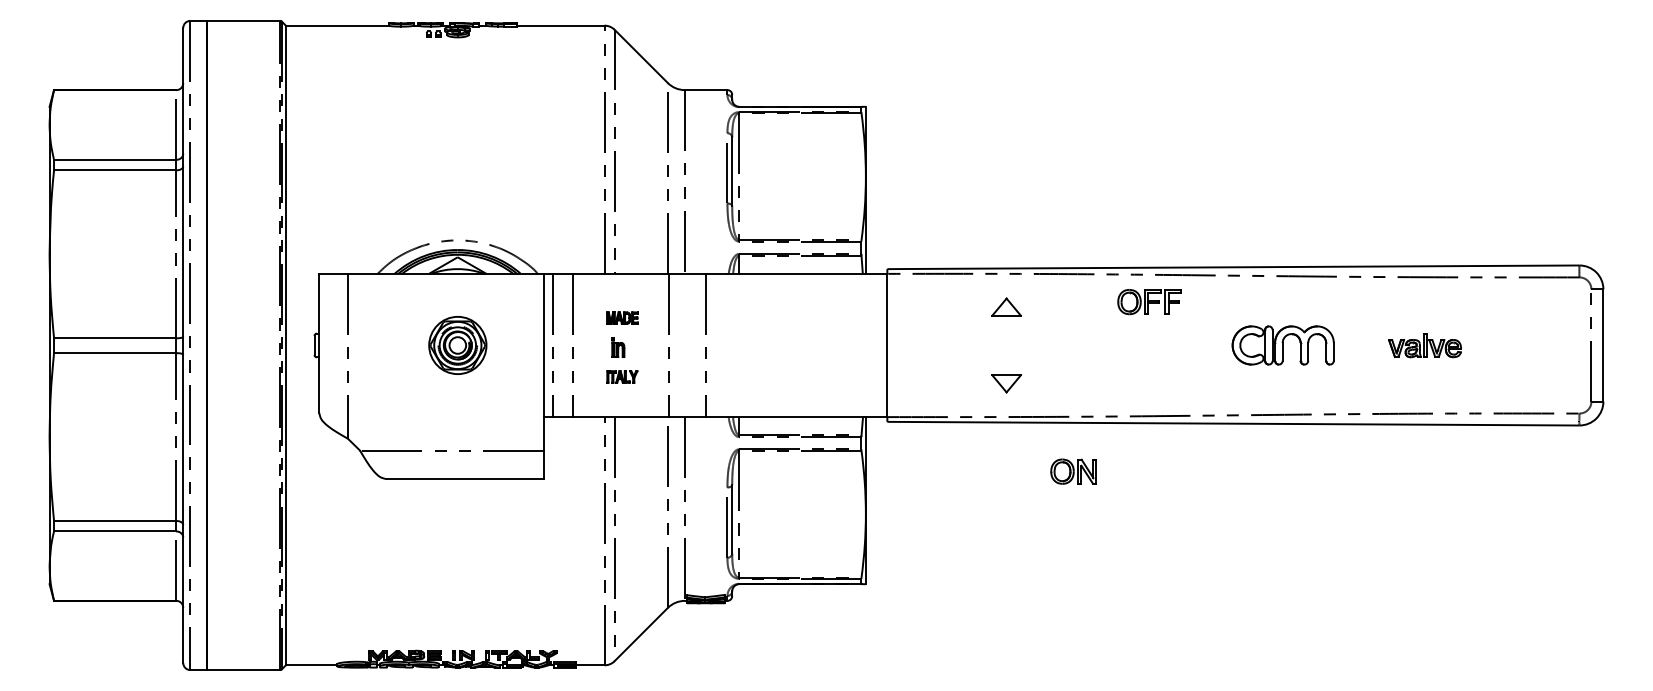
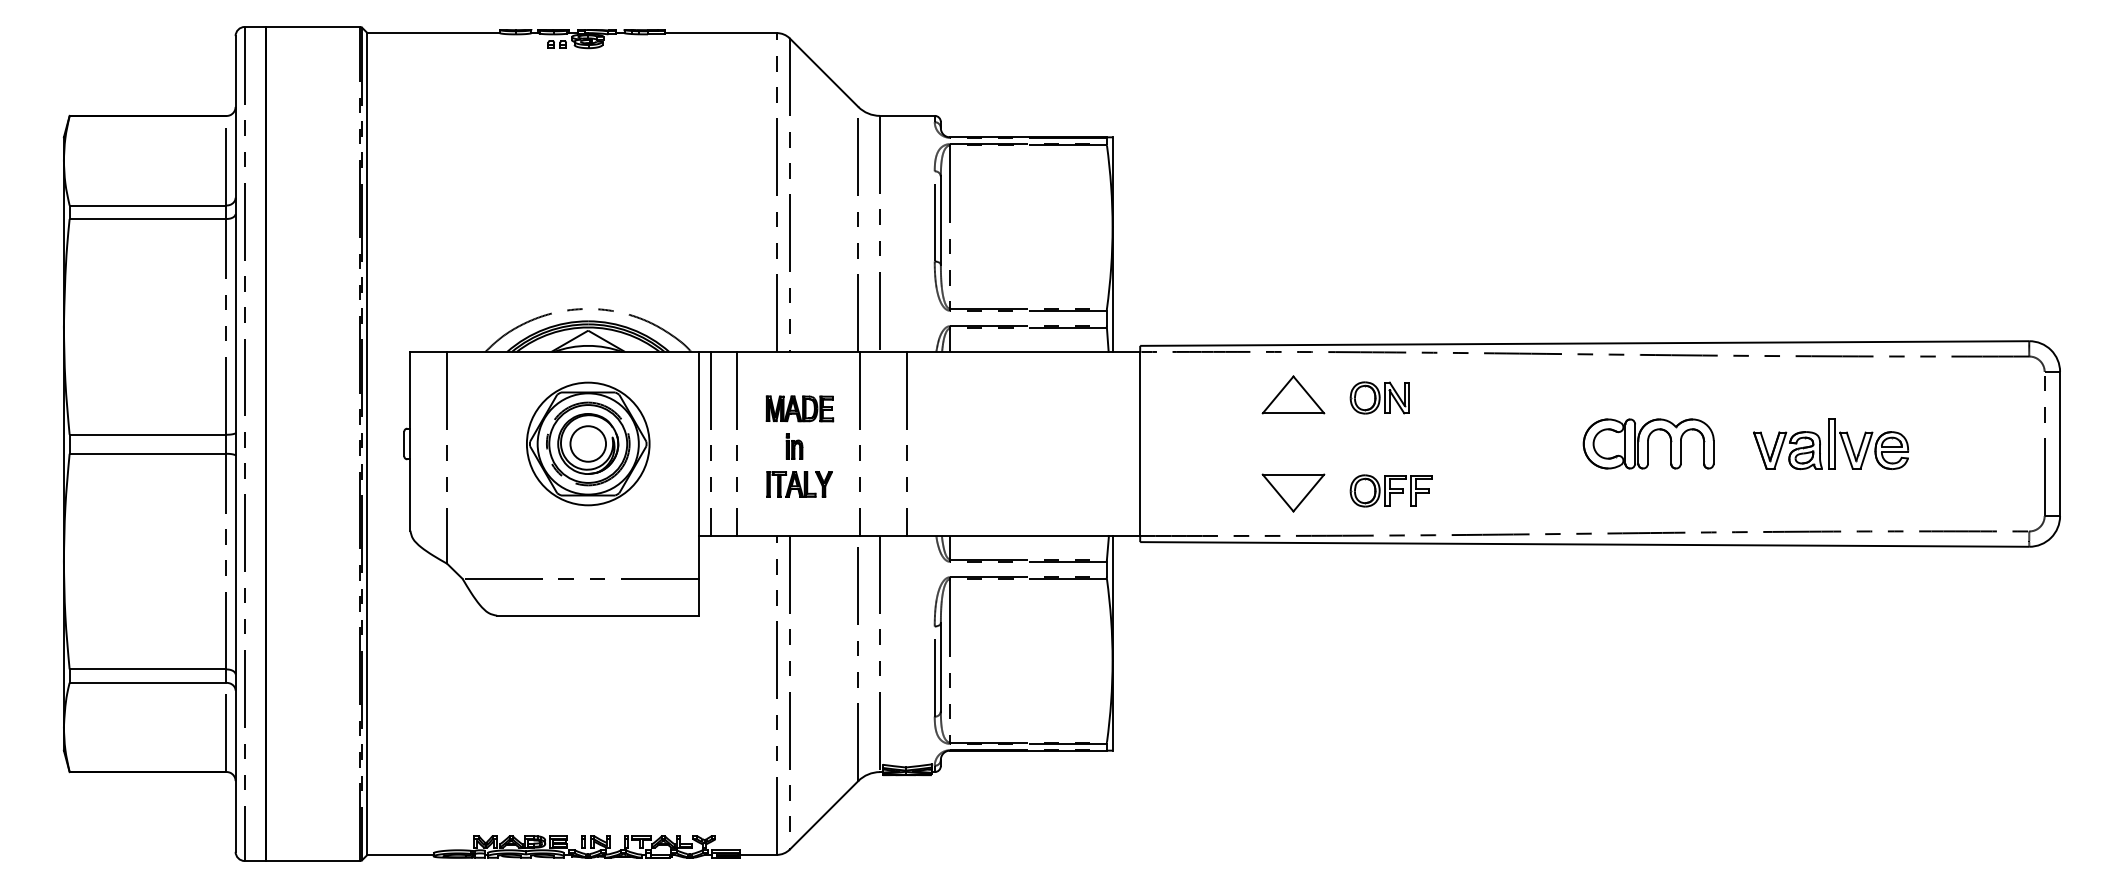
part: (1149, 302) -> (1390, 491), moved
part: (1006, 306) -> (1293, 393), size x1.67
part: (622, 317) -> (799, 408), size x1.67
part: (457, 345) -> (587, 444), size x1.67
part: (1424, 345) -> (1830, 444), size x1.67
part: (622, 376) -> (799, 483), size x1.67
part: (1006, 383) -> (1293, 492), size x1.67
part: (1073, 471) -> (1379, 397), moved

